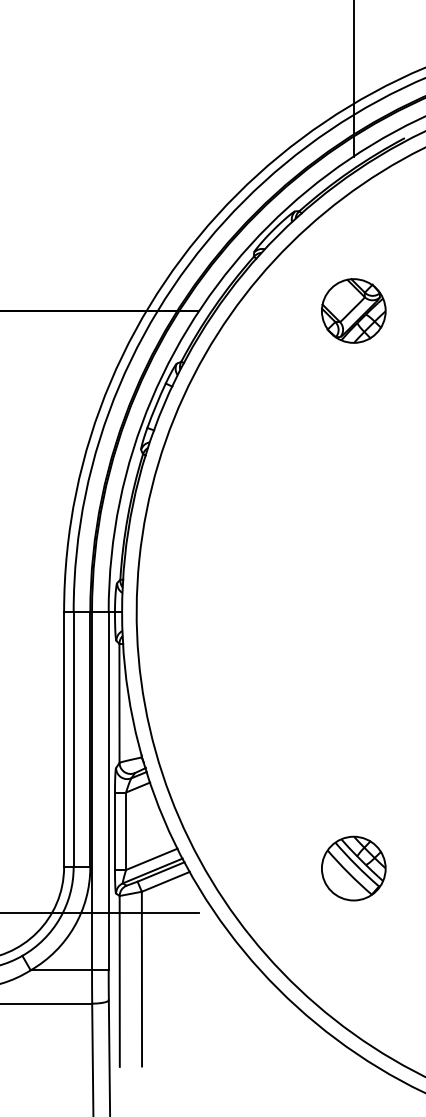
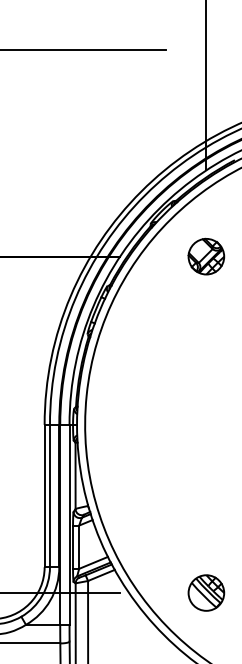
part: (353, 867) -> (206, 592), moved

